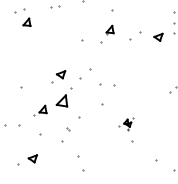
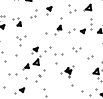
part: (31, 56) -> (21, 40), added
part: (145, 74) -> (76, 49), added
part: (126, 128) -> (67, 75), size x1.67

